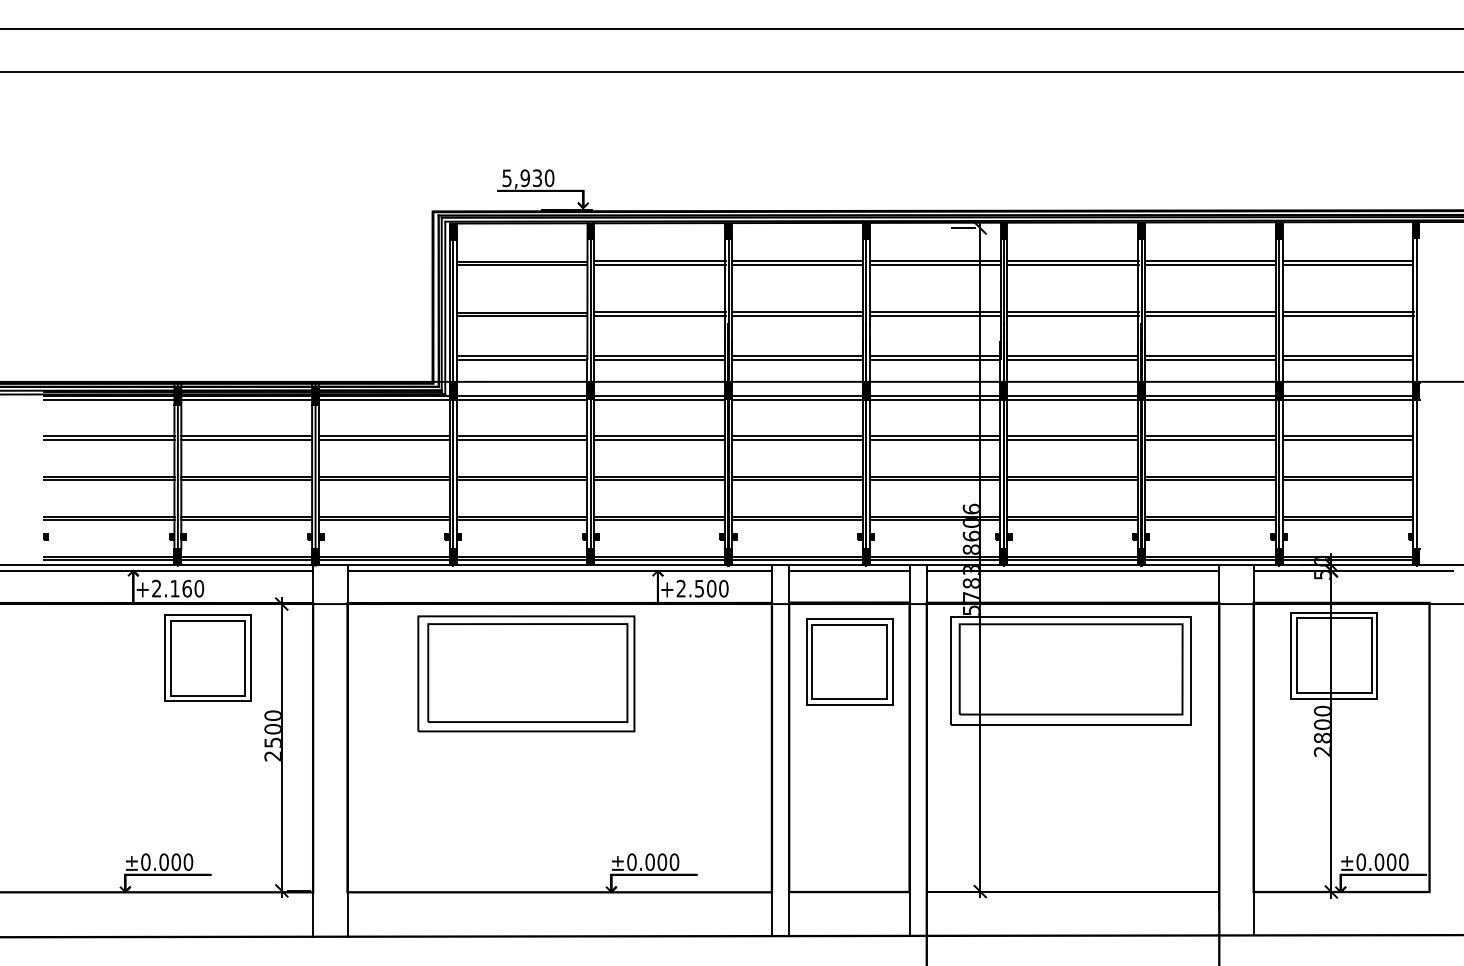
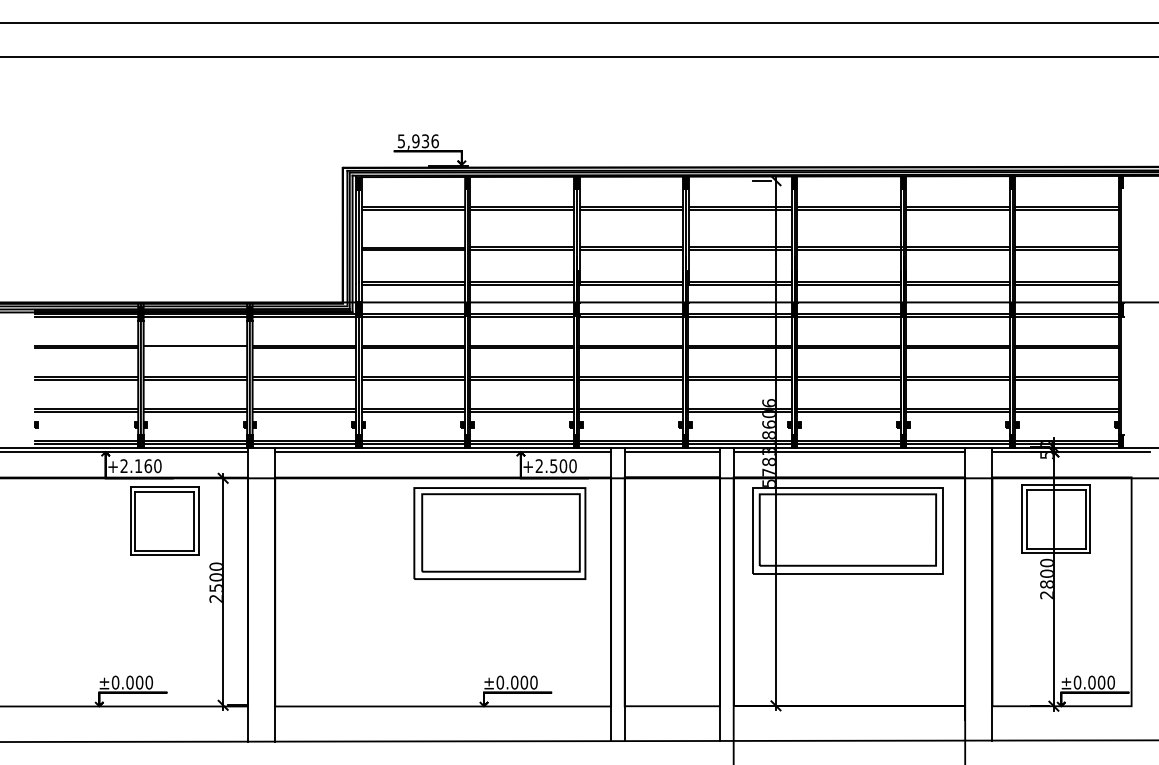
text: (549, 177) -> (435, 140), 5,930 -> 5,936
line: (246, 439) -> (195, 348), removed
part: (849, 661) -> (672, 523), removed
part: (526, 673) -> (499, 533), moved

